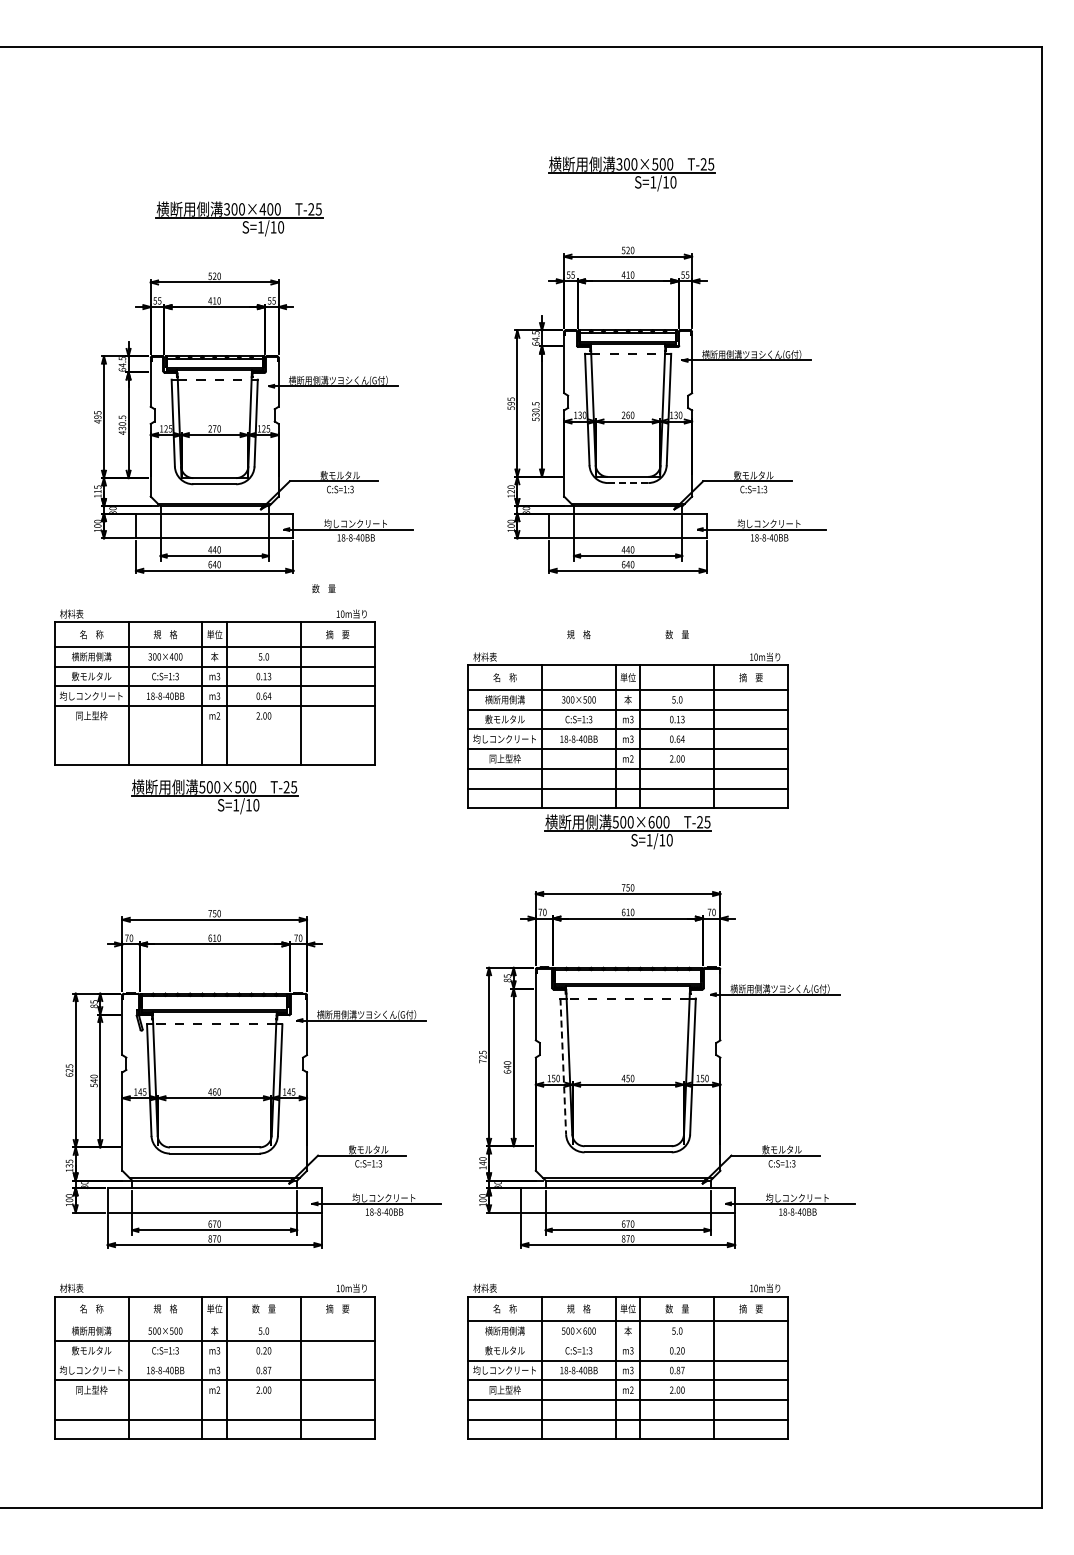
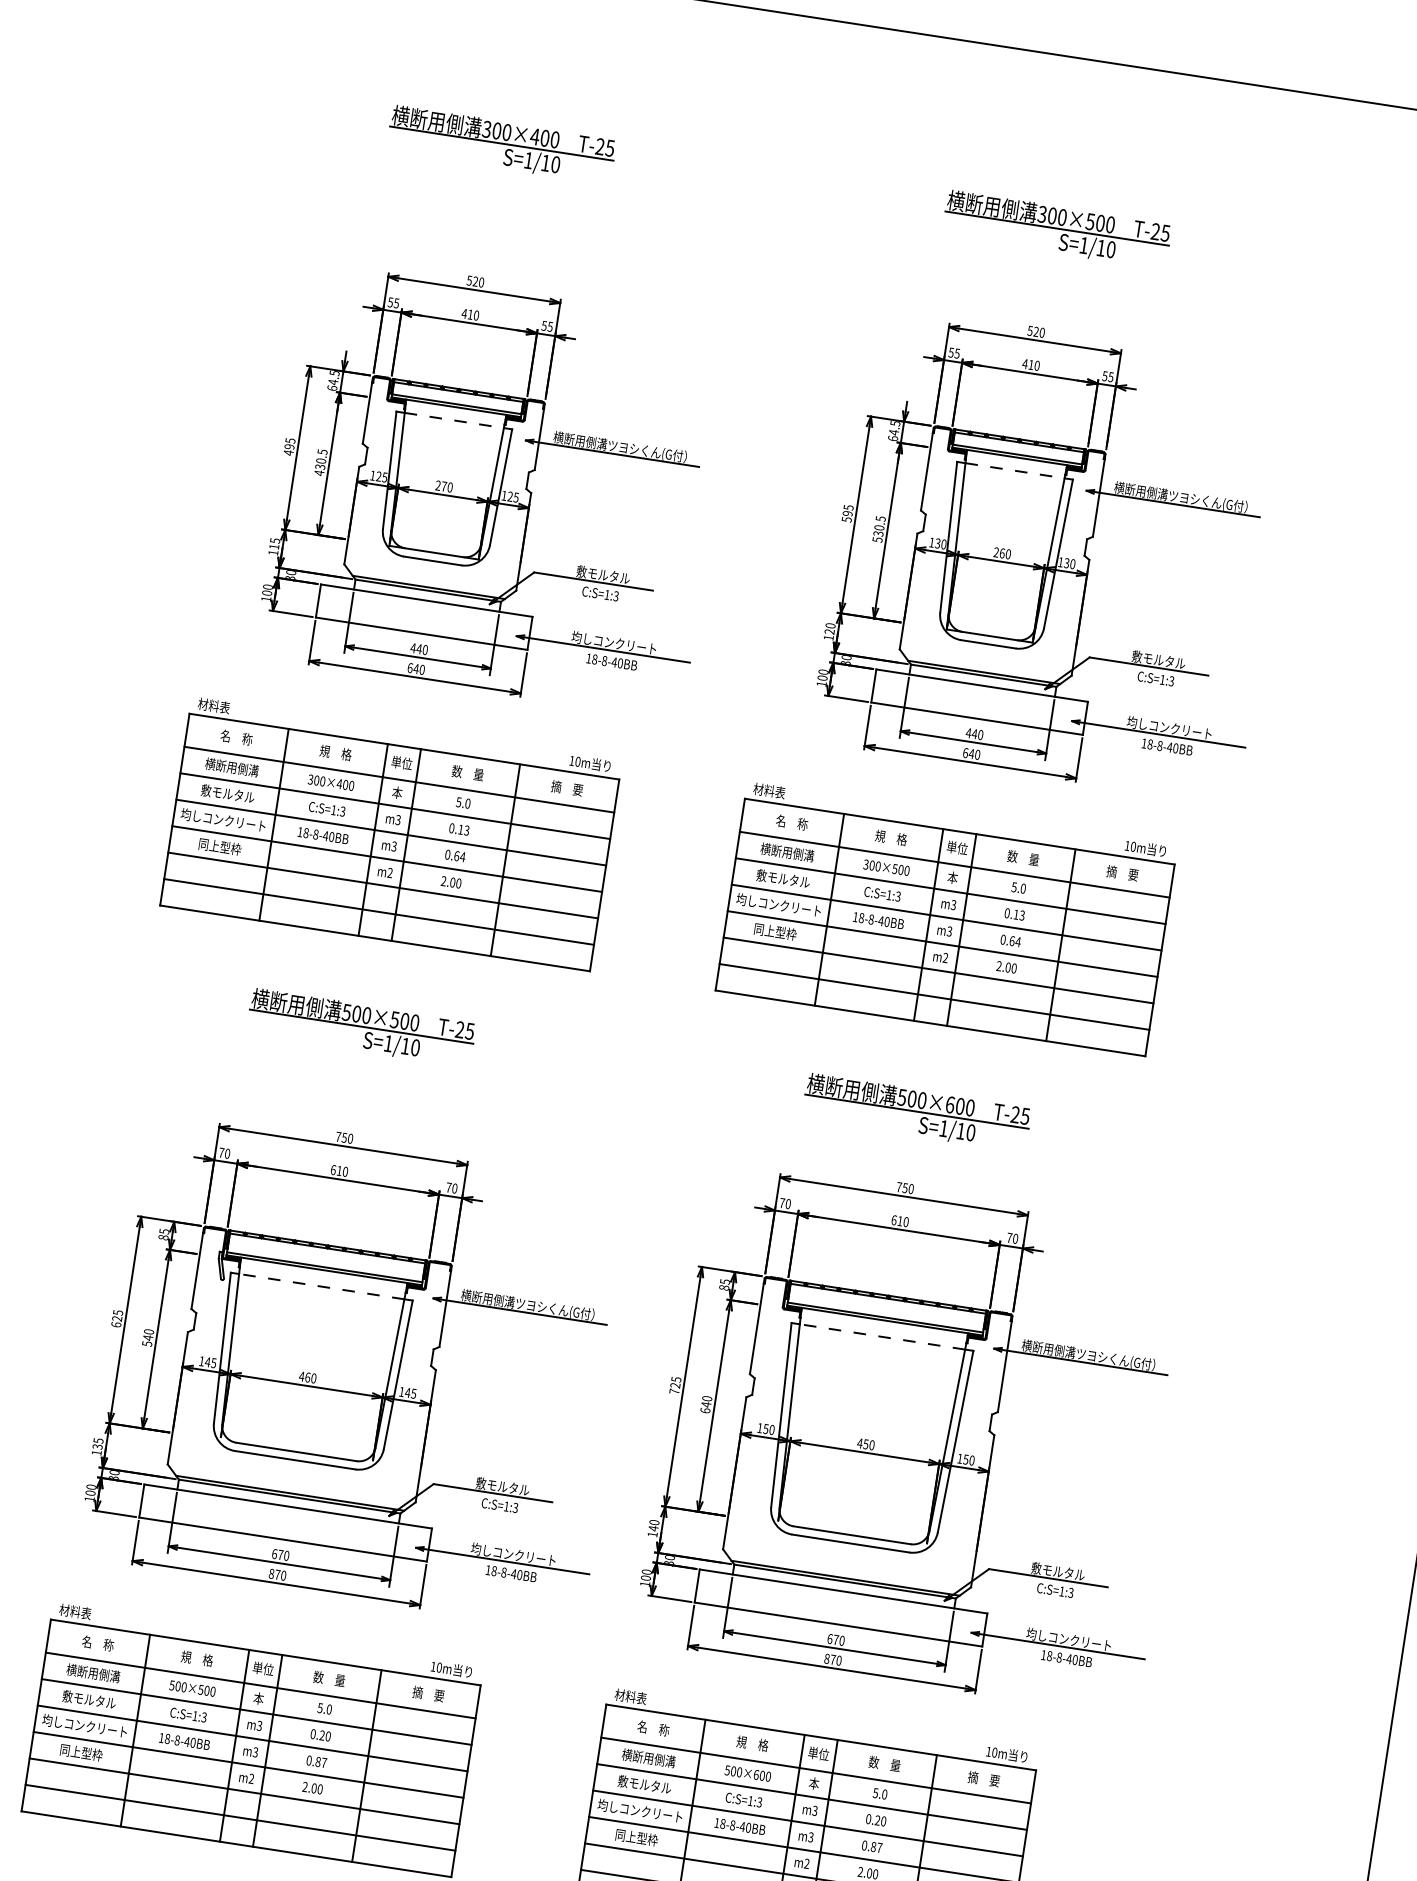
part: (239, 218) -> (501, 144), moved
line: (628, 483) -> (988, 645), dashed -> solid
text: (323, 588) -> (467, 772), moved
line: (214, 725) -> (382, 885), added
part: (627, 730) -> (945, 918), moved
line: (214, 745) -> (378, 911), added
part: (214, 796) -> (361, 1027), moved
line: (563, 1067) -> (781, 1416), dashed -> solid
line: (214, 1321) -> (260, 1685), added
line: (628, 1341) -> (812, 1797), added
line: (214, 1360) -> (252, 1738), added
line: (214, 1400) -> (244, 1791), added

